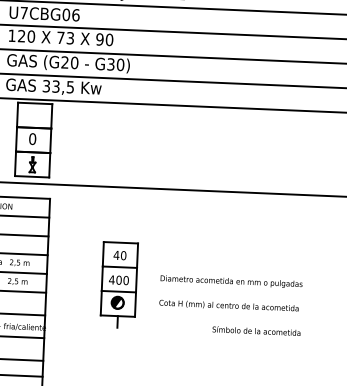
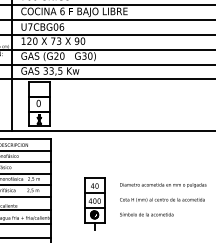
part: (118, 284) -> (94, 203), moved
text: (256, 331) -> (146, 214), moved

